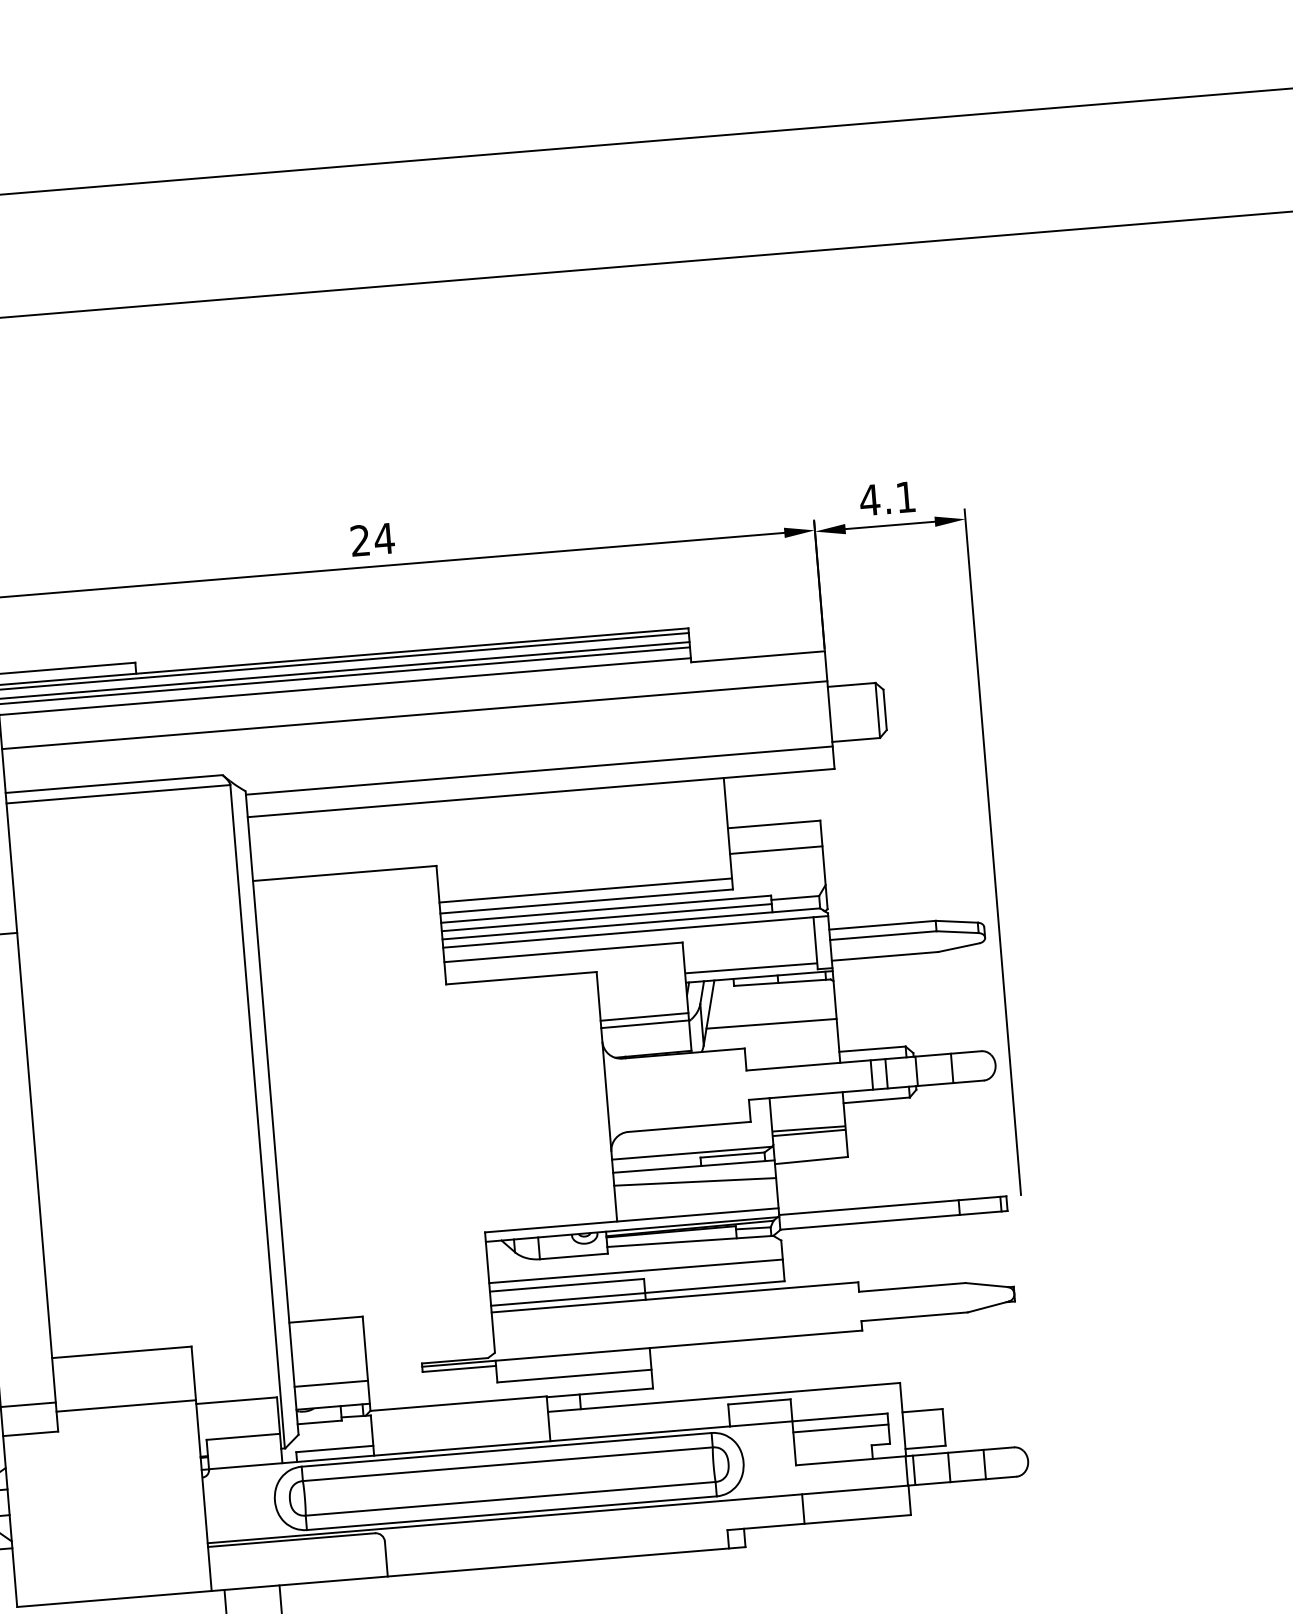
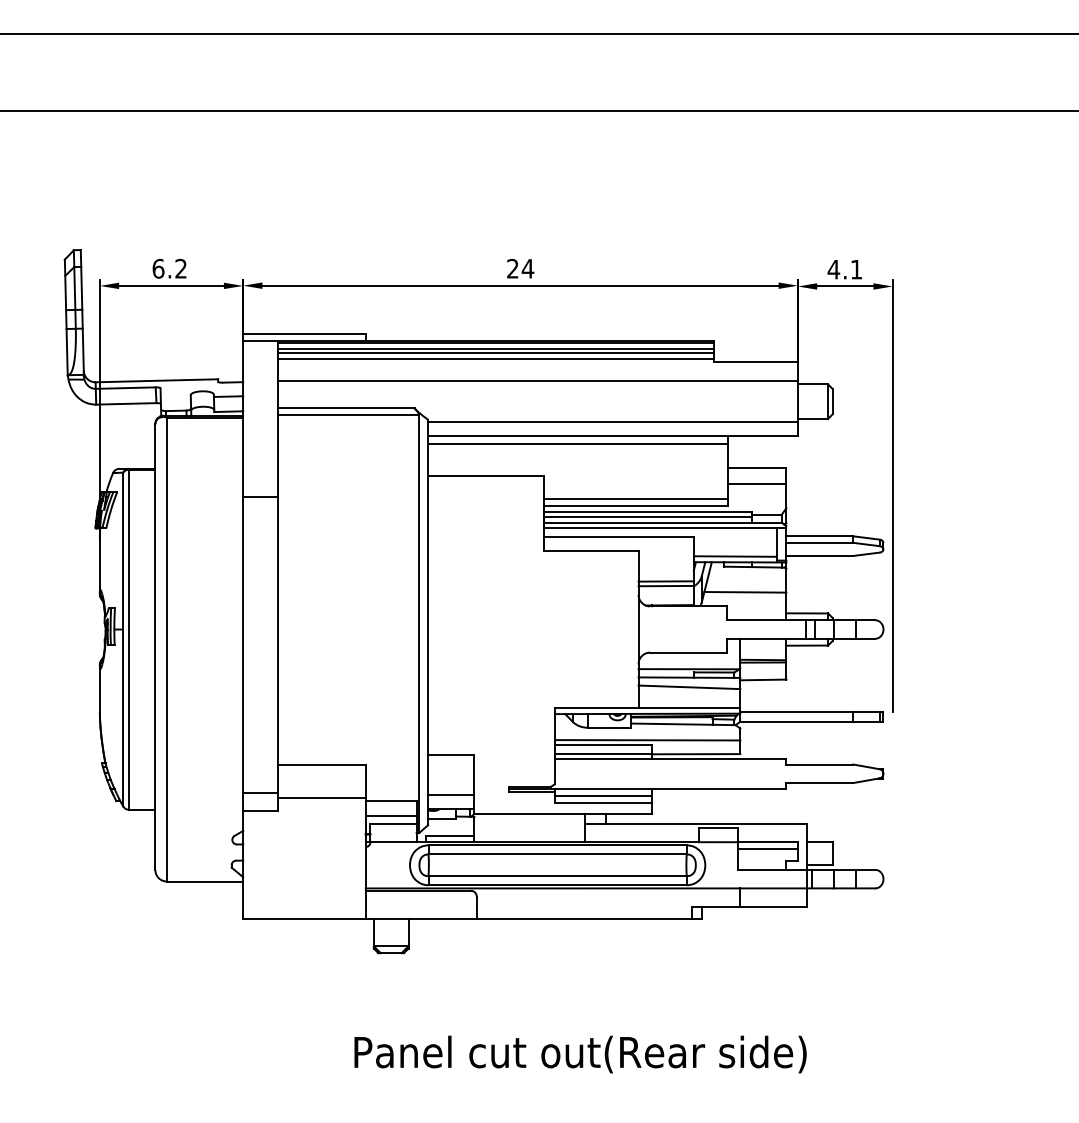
line: (487, 809) -> (578, 443), added
line: (572, 1364) -> (603, 795), added
line: (237, 1425) -> (390, 816), added

